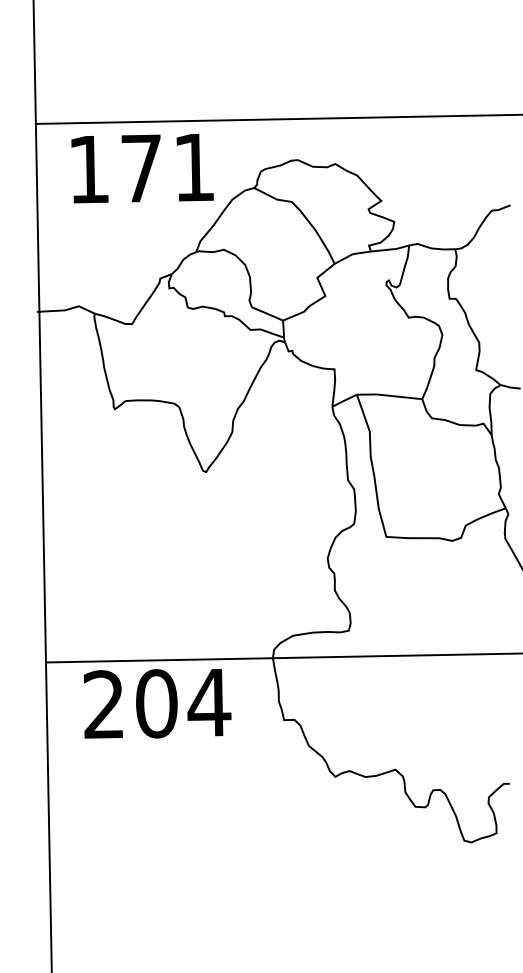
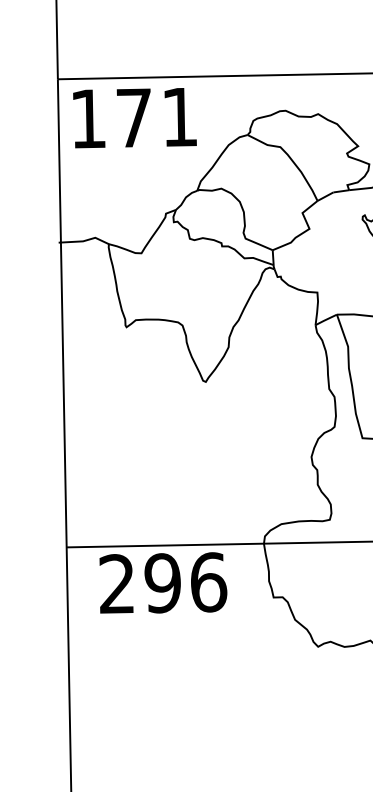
text: (142, 168) -> (134, 118), moved
text: (183, 703) -> (186, 583), 204 -> 296

